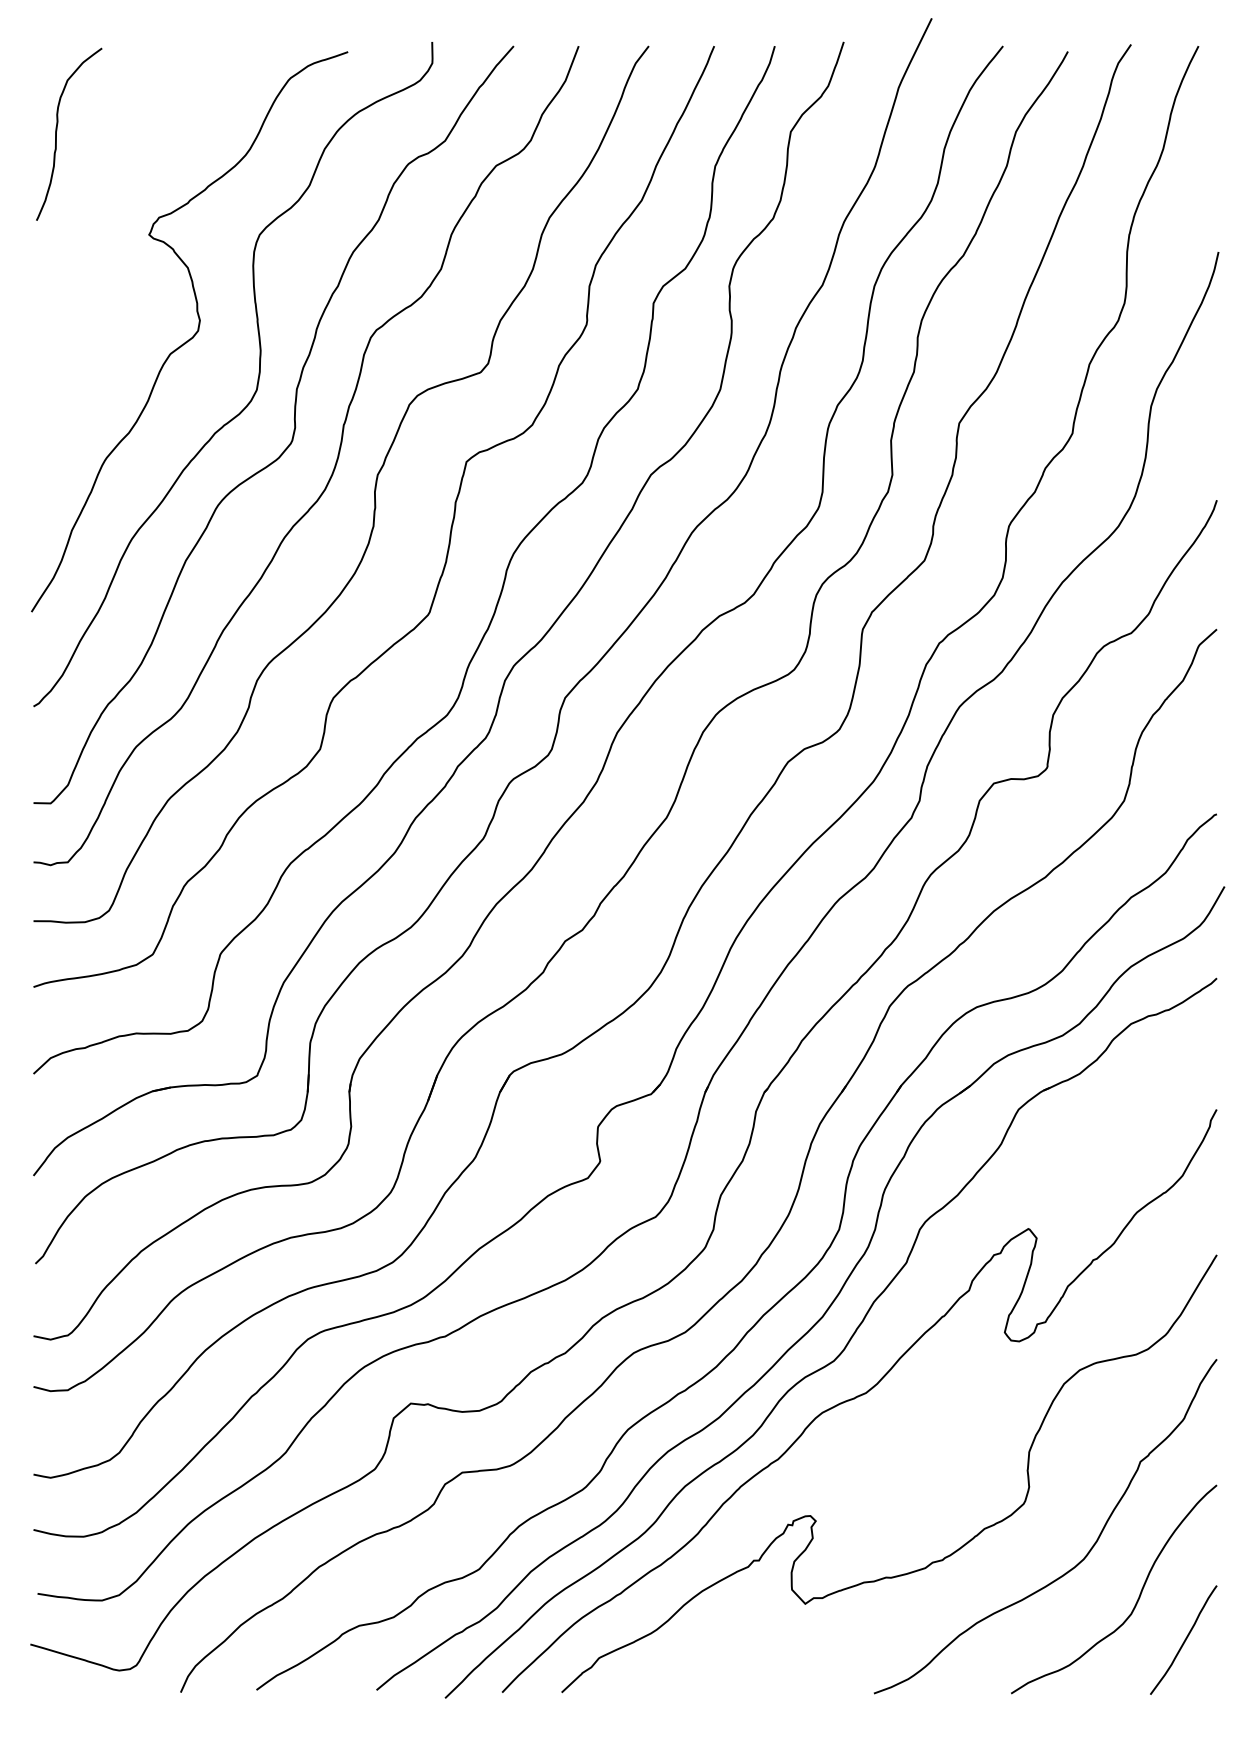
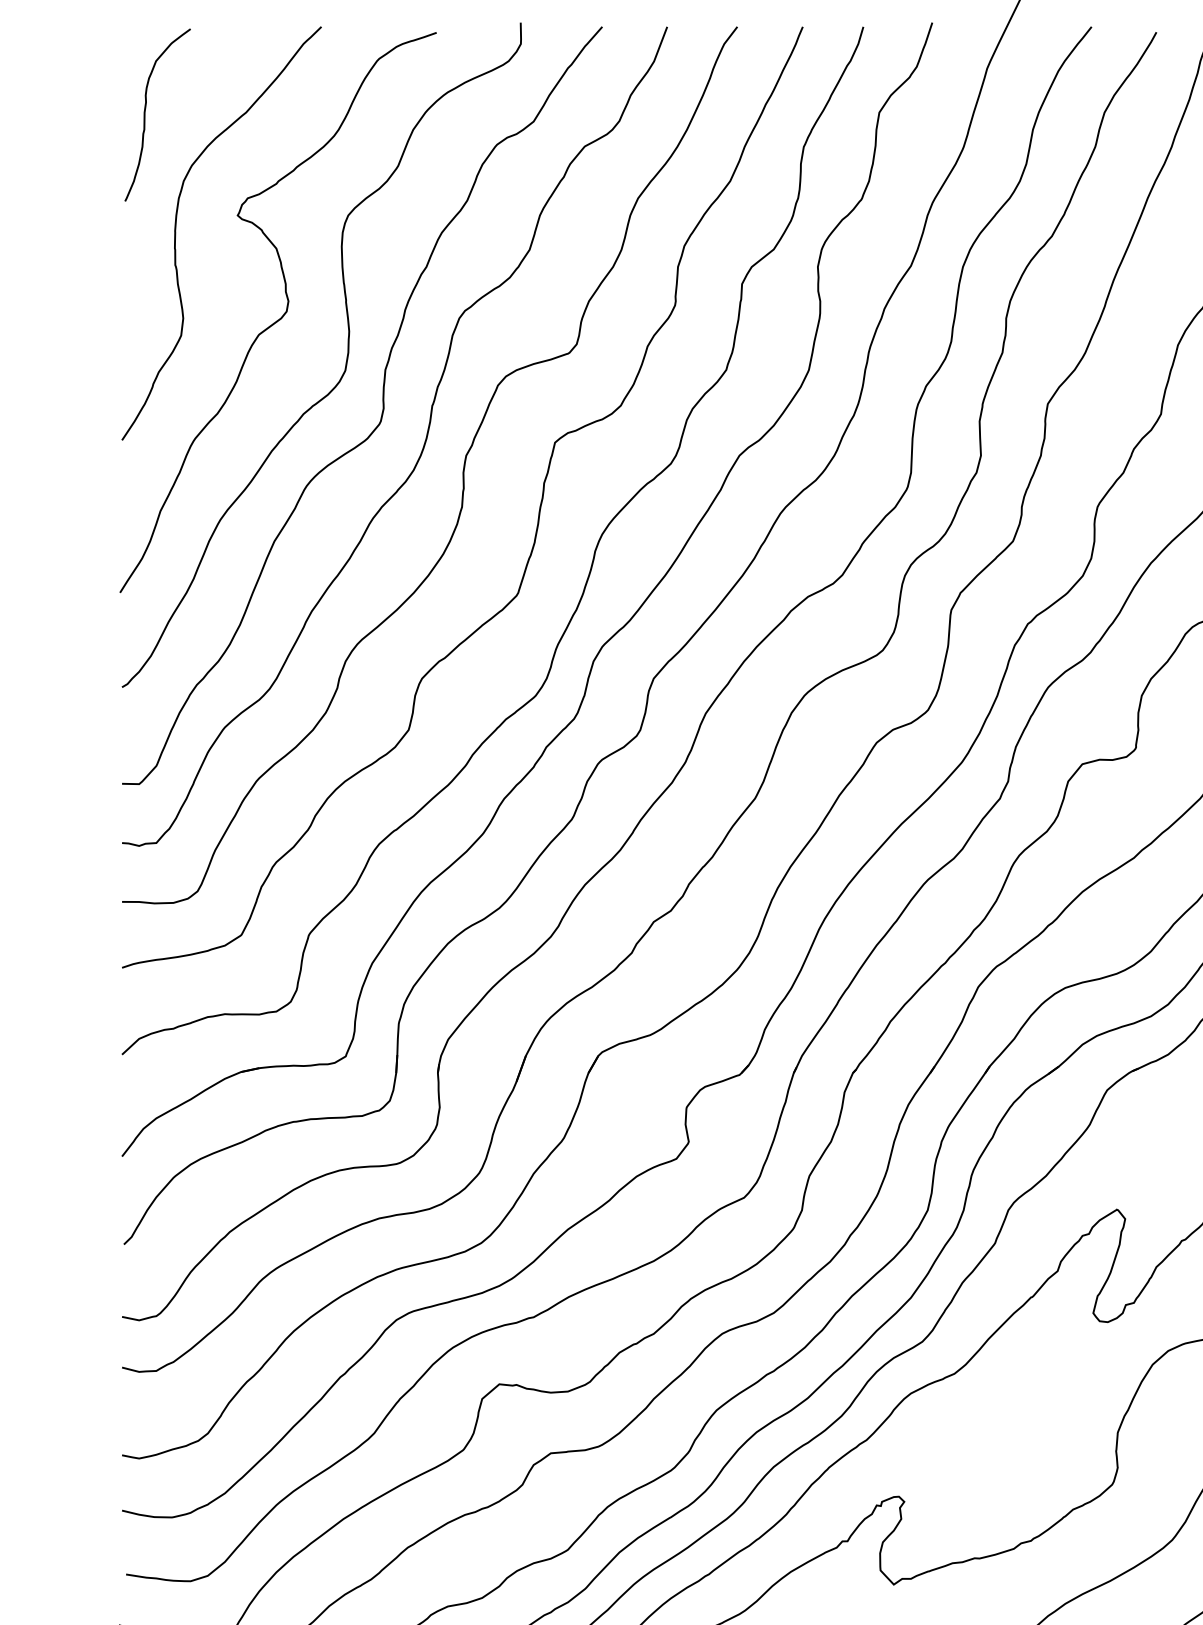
curve: (87, 252) -> (176, 233), added

